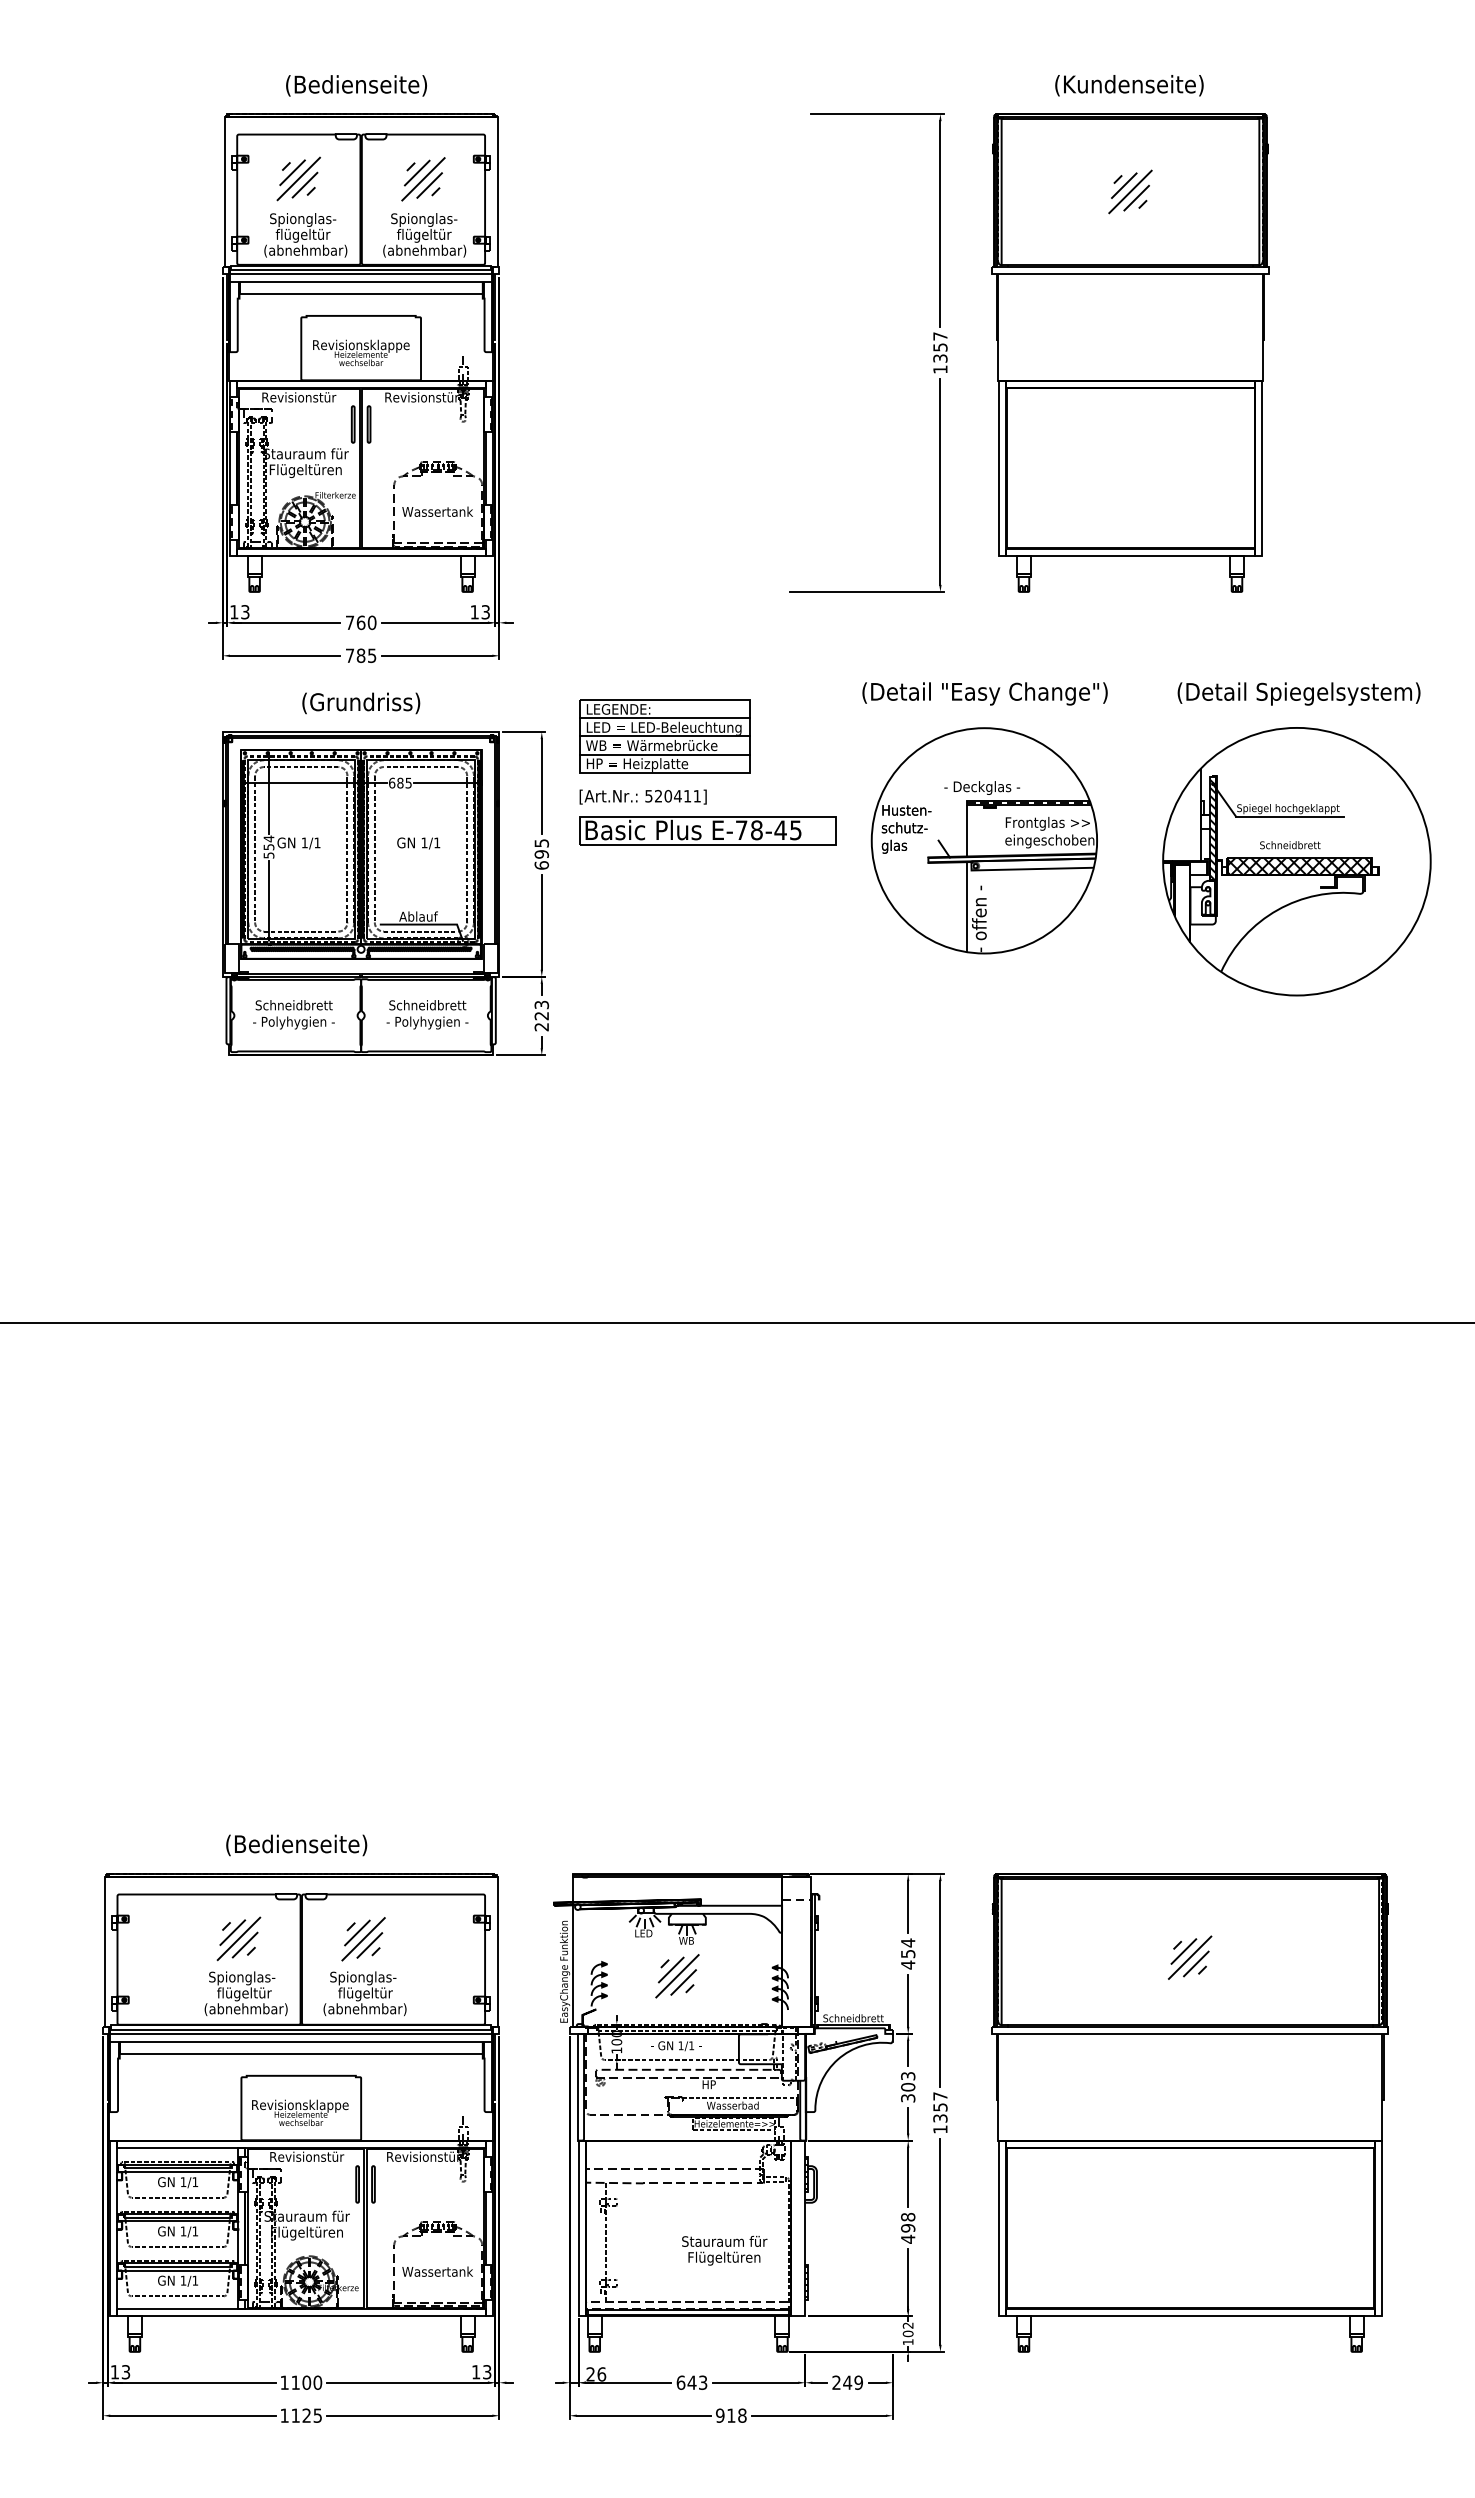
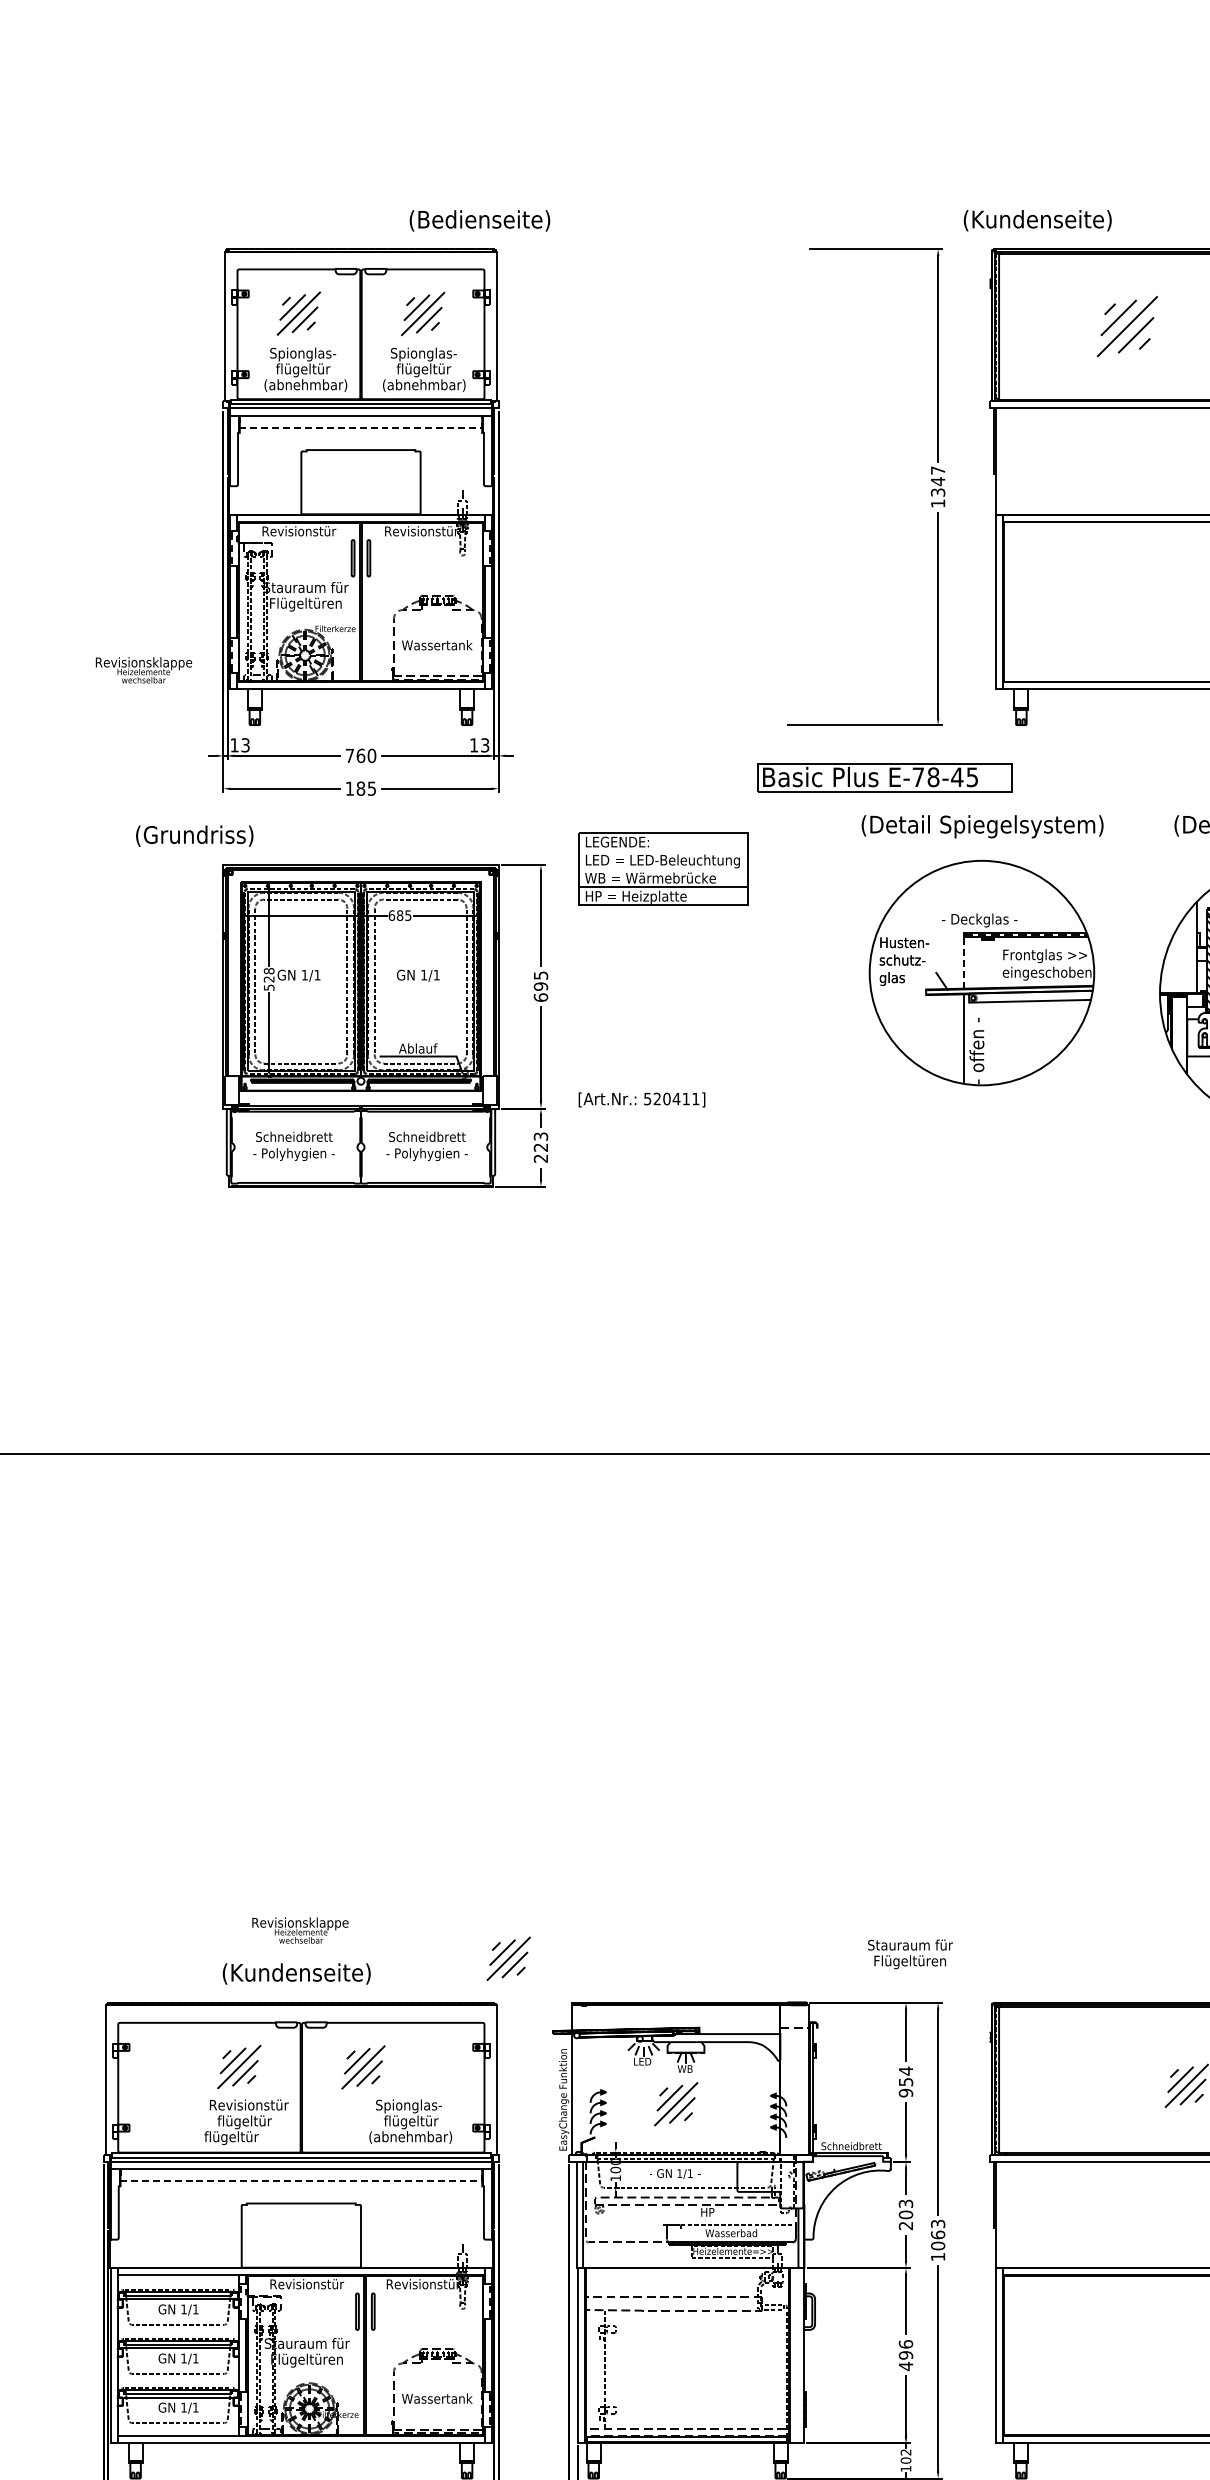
text: (356, 85) -> (479, 220), moved
text: (1129, 85) -> (1037, 220), moved
part: (1130, 191) -> (1127, 326), size x1.4
line: (361, 293) -> (361, 427), solid -> dashed
text: (940, 347) -> (938, 481), 1357 -> 1347
text: (361, 352) -> (144, 669), moved
text: (350, 655) -> (350, 788), 785 -> 185
text: (984, 693) -> (982, 826), (Detail "Easy Change") -> (Detail Spiegelsystem)
text: (361, 703) -> (194, 836), moved
line: (664, 718) -> (663, 851), removed
line: (664, 736) -> (663, 869), removed
text: (642, 796) -> (641, 1099), moved
part: (707, 830) -> (884, 777), moved
line: (966, 830) -> (964, 962), solid -> dashed
text: (268, 842) -> (268, 974), 554 -> 528
part: (509, 1830) -> (508, 1959), added
text: (296, 1845) -> (296, 1974), (Bedienseite) -> (Kundenseite)
text: (908, 1964) -> (906, 2092), 454 -> 954
text: (248, 1978) -> (248, 2106), Spionglas- -> Revisionstür
text: (364, 1993) -> (410, 2121), moved
text: (245, 2010) -> (245, 2138), (abnehmbar) -> flügeltür
line: (301, 2053) -> (301, 2181), solid -> dashed
text: (908, 2098) -> (906, 2226), 303 -> 203
text: (940, 2107) -> (938, 2235), 1357 -> 1063
text: (300, 2112) -> (300, 1930), moved
text: (908, 2216) -> (906, 2343), 498 -> 496
text: (724, 2250) -> (910, 1954), moved

